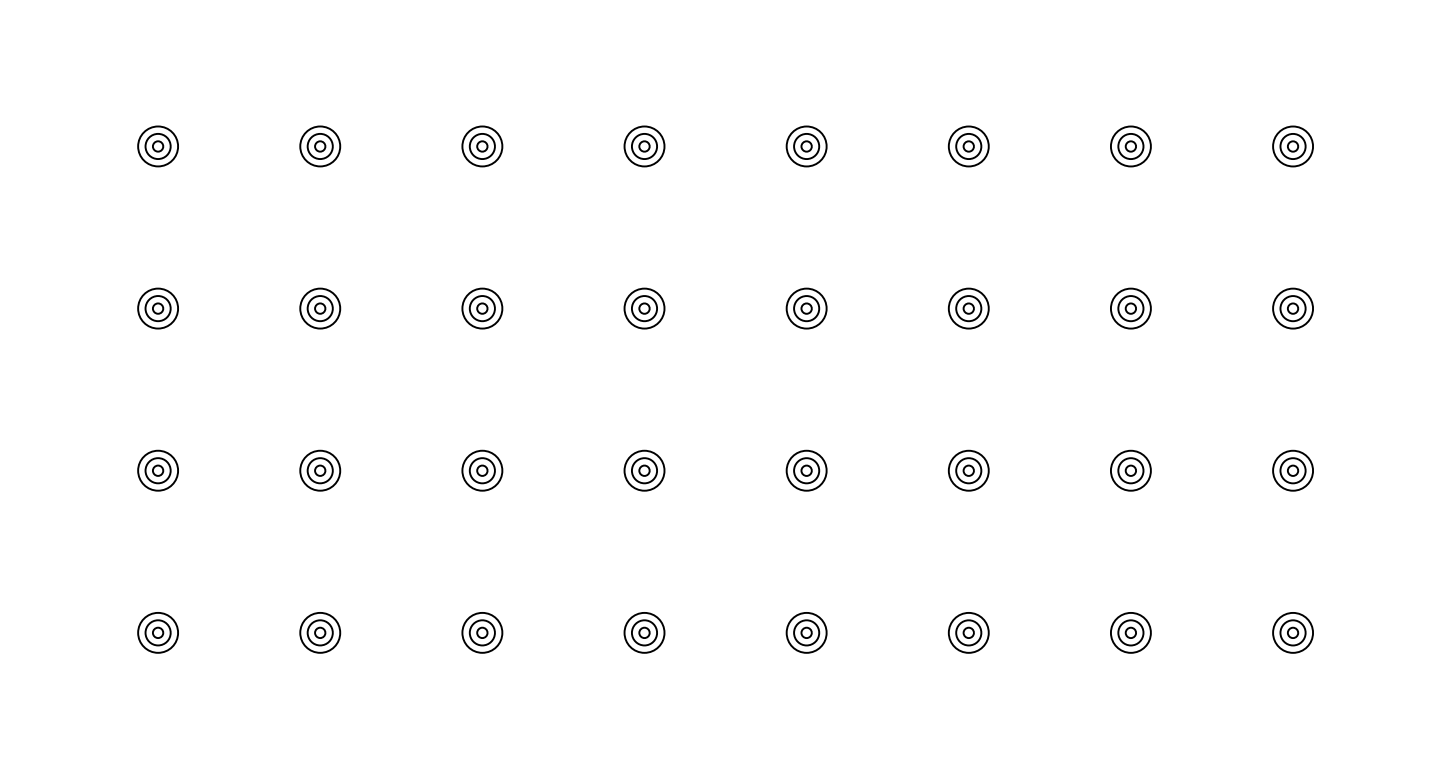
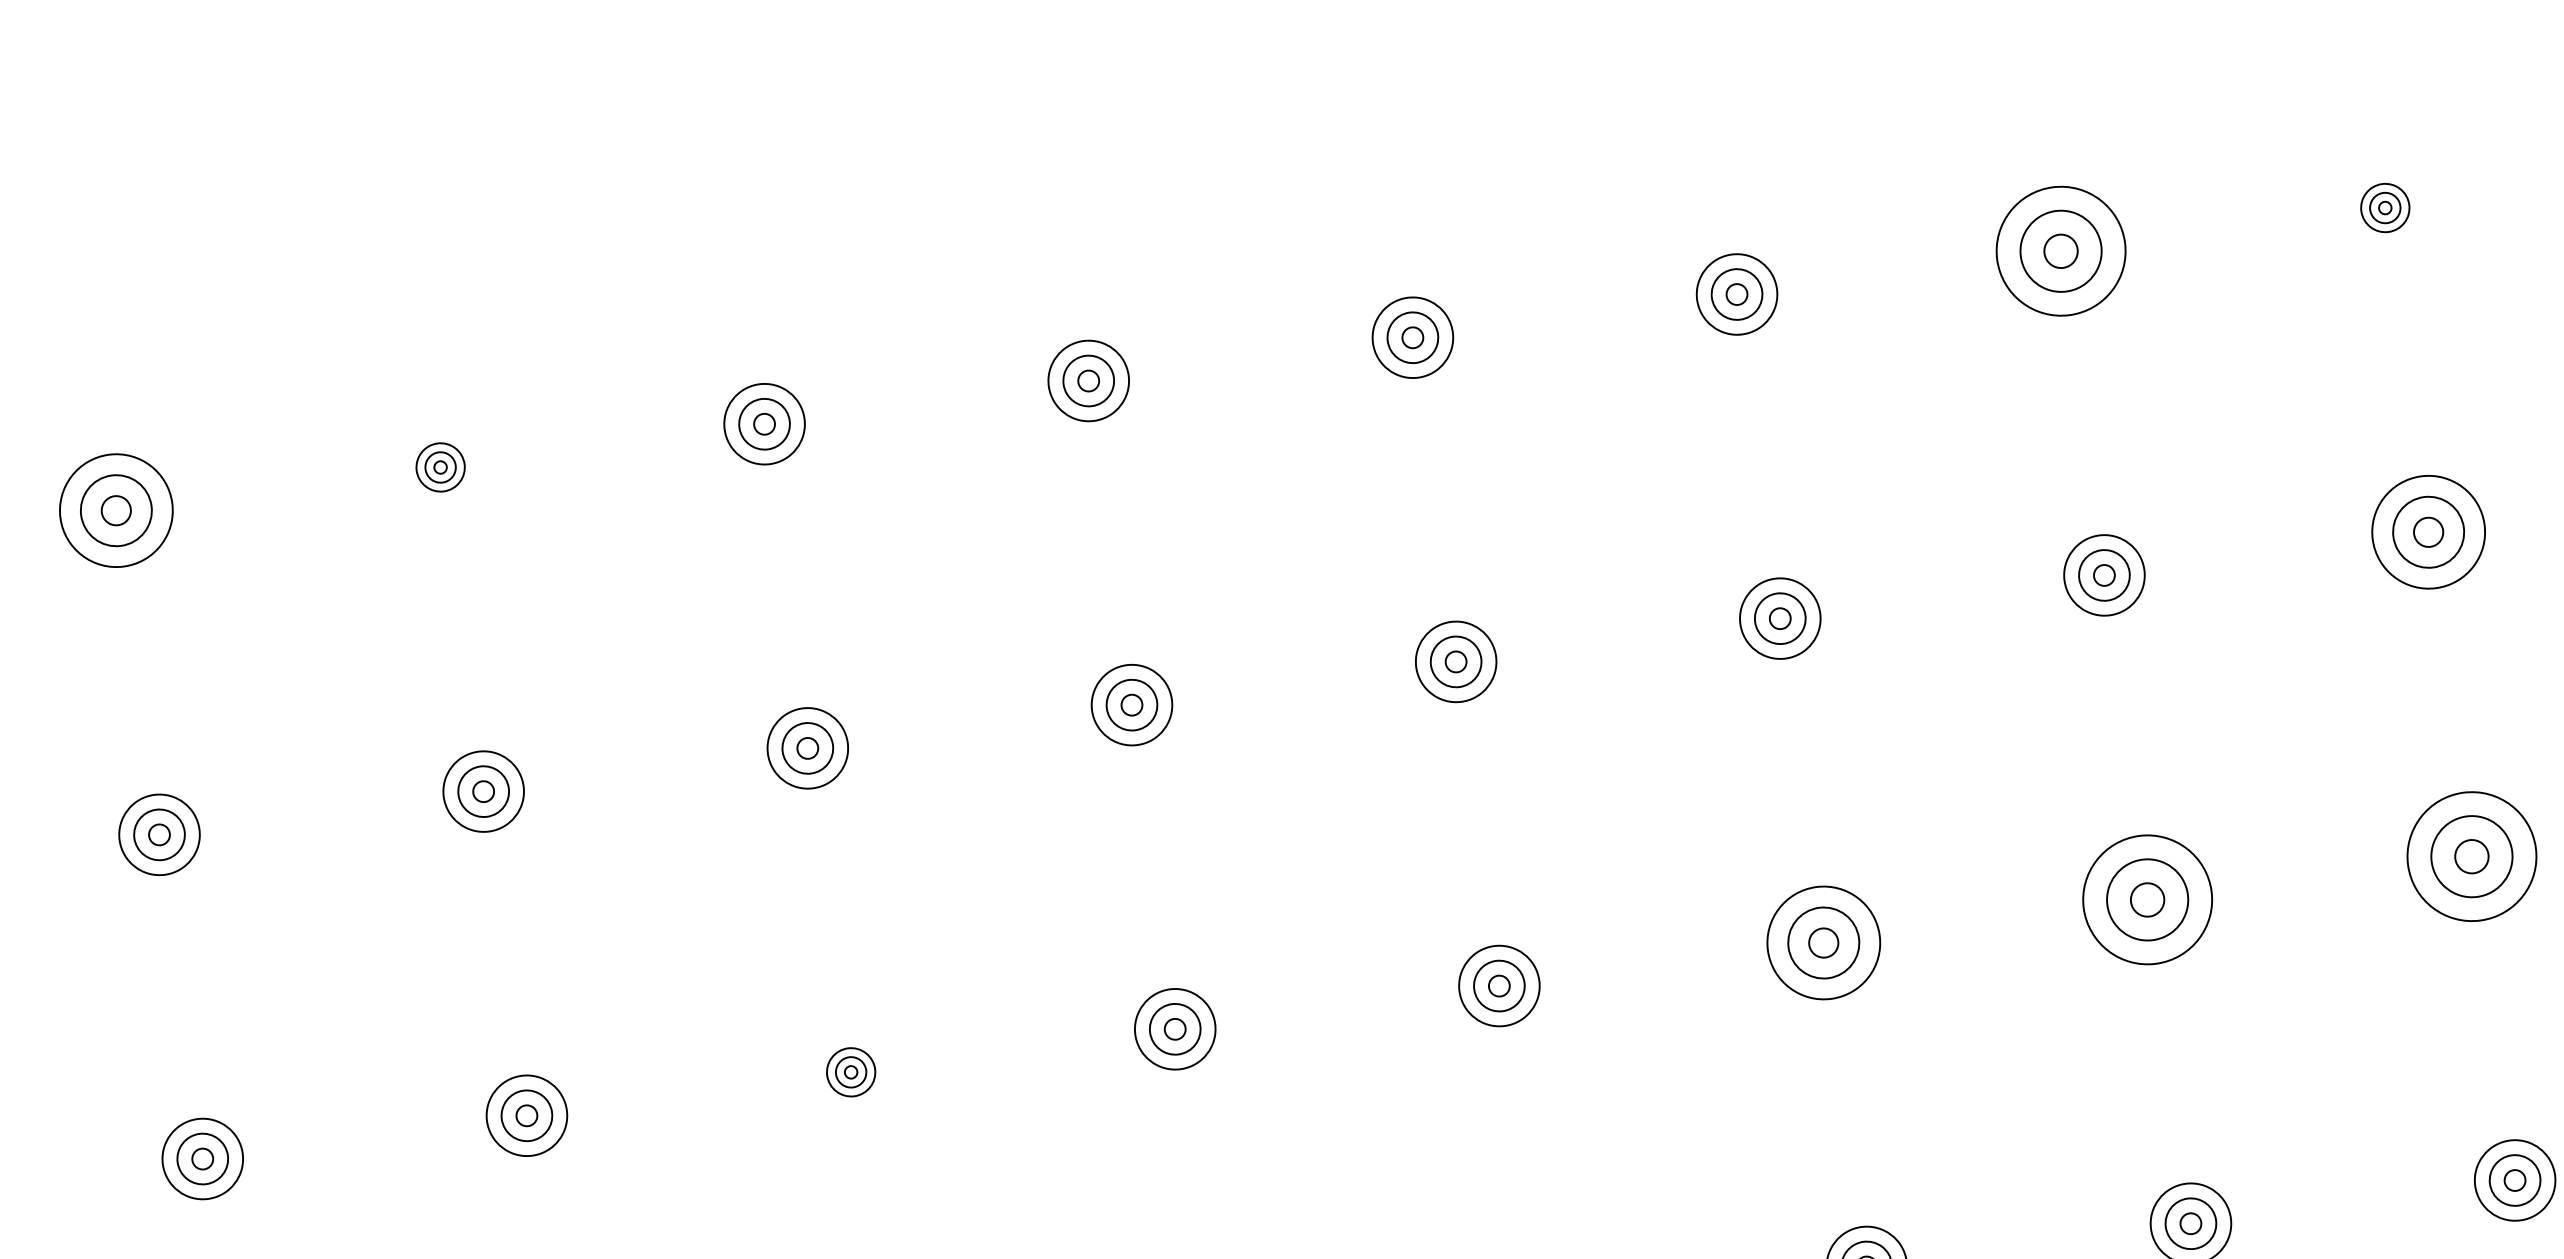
part: (157, 146) -> (115, 510), size x1.4
part: (320, 146) -> (440, 467), size x0.6
part: (1130, 146) -> (2060, 251), size x1.6
part: (1292, 146) -> (2384, 208), size x0.6
part: (1292, 308) -> (2427, 532), size x1.4
part: (482, 470) -> (851, 1072), size x0.6
part: (968, 470) -> (1822, 942), size x1.4
part: (1130, 470) -> (2146, 899), size x1.6
part: (1292, 470) -> (2470, 855), size x1.6

